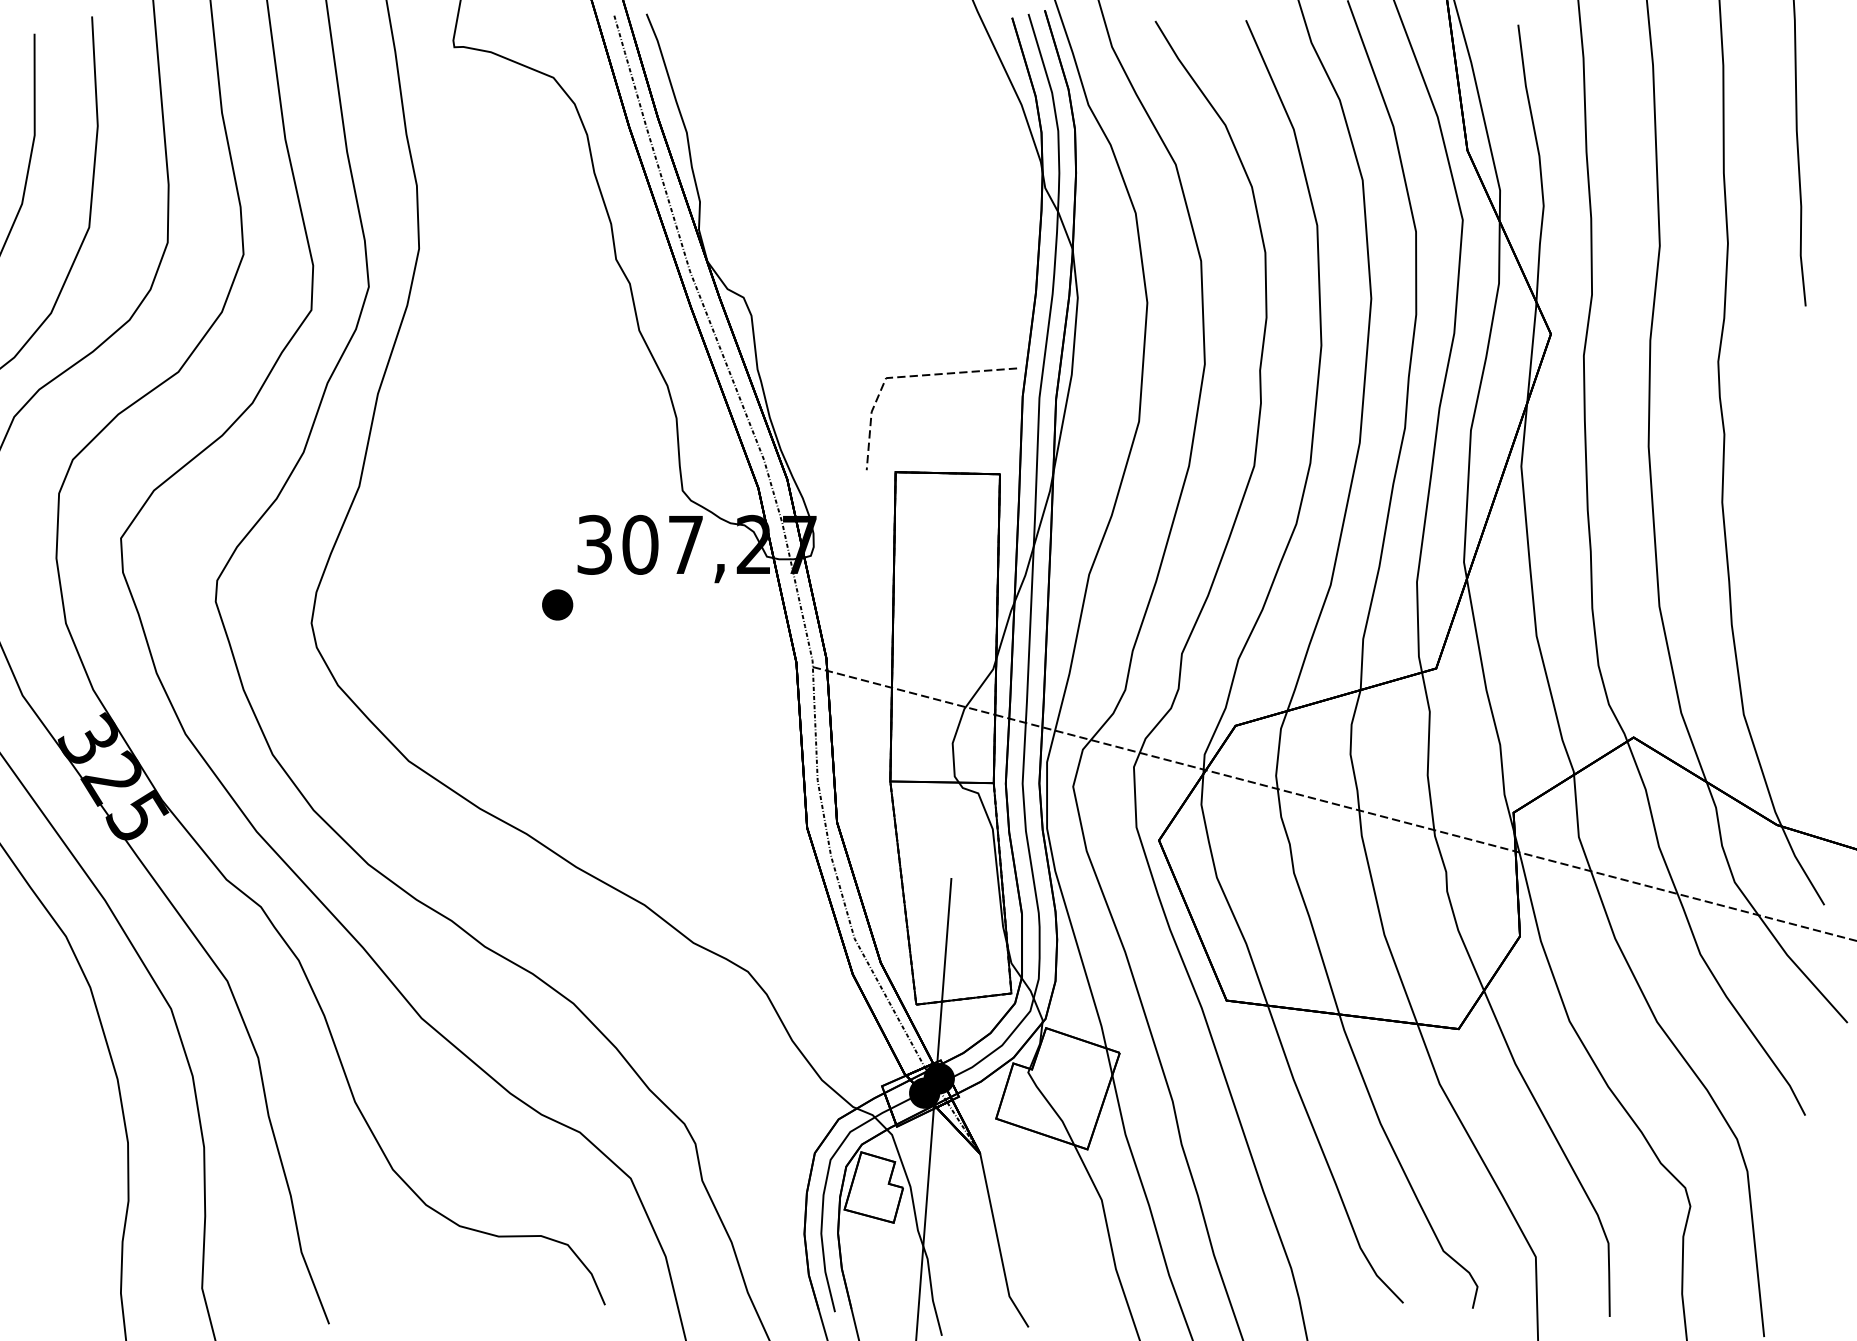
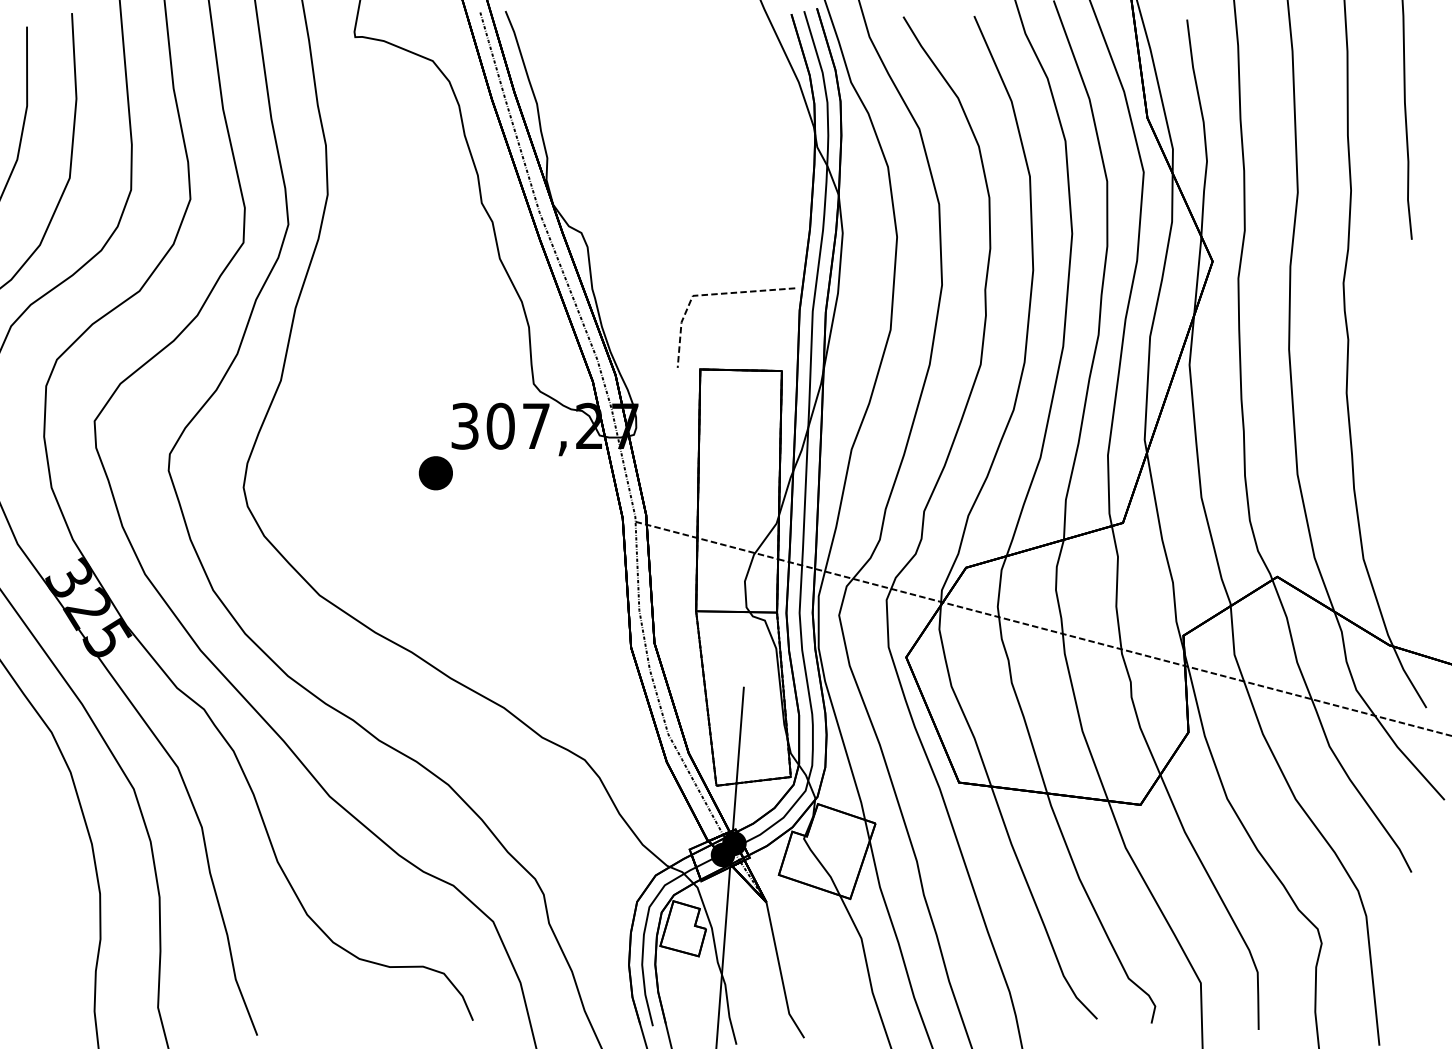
part: (557, 604) -> (435, 472), size x1.4

